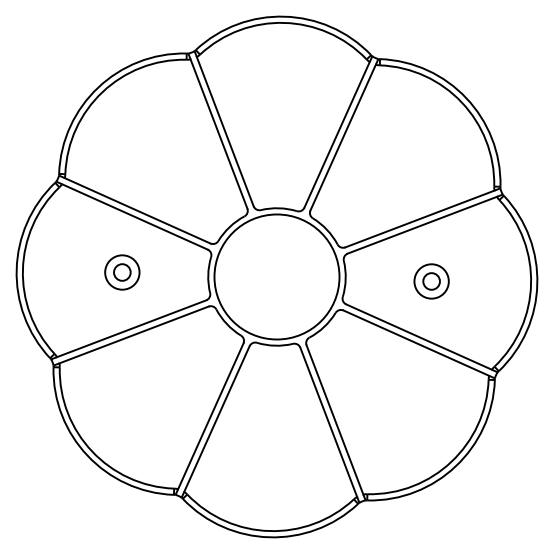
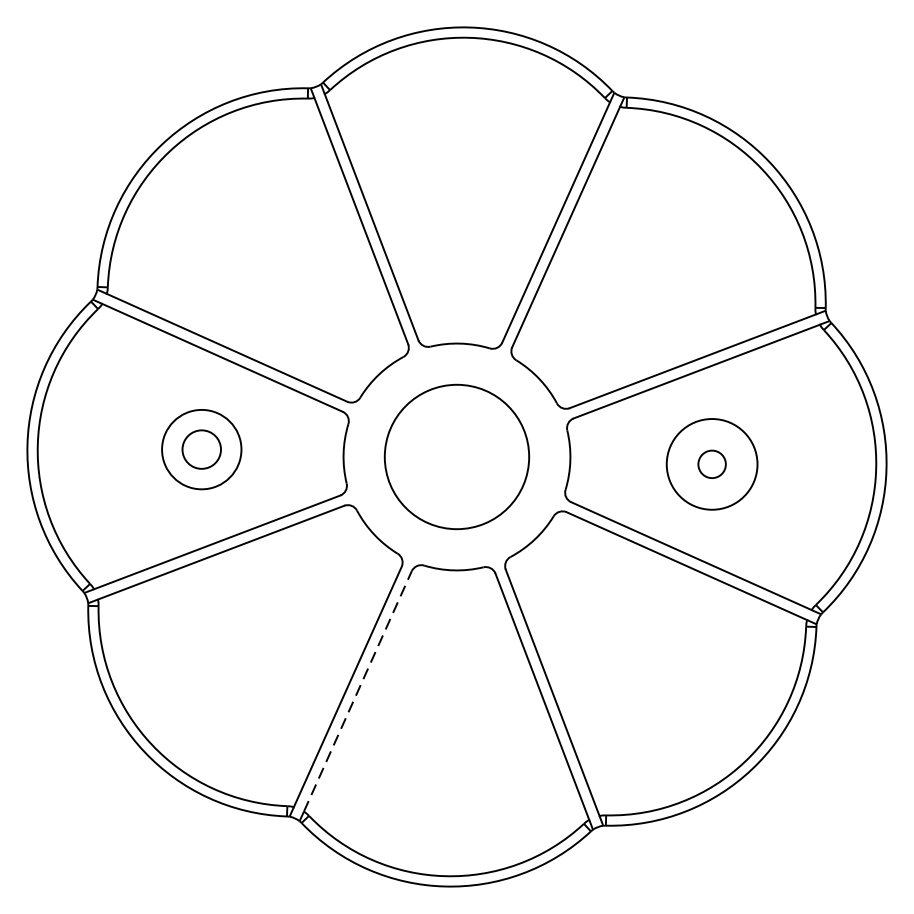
part: (122, 272) -> (202, 449), size x1.4
circle: (276, 276) -> (456, 456), size x0.7
circle: (431, 281) -> (711, 464), size x1.6
line: (216, 419) -> (357, 692), solid -> dashed

